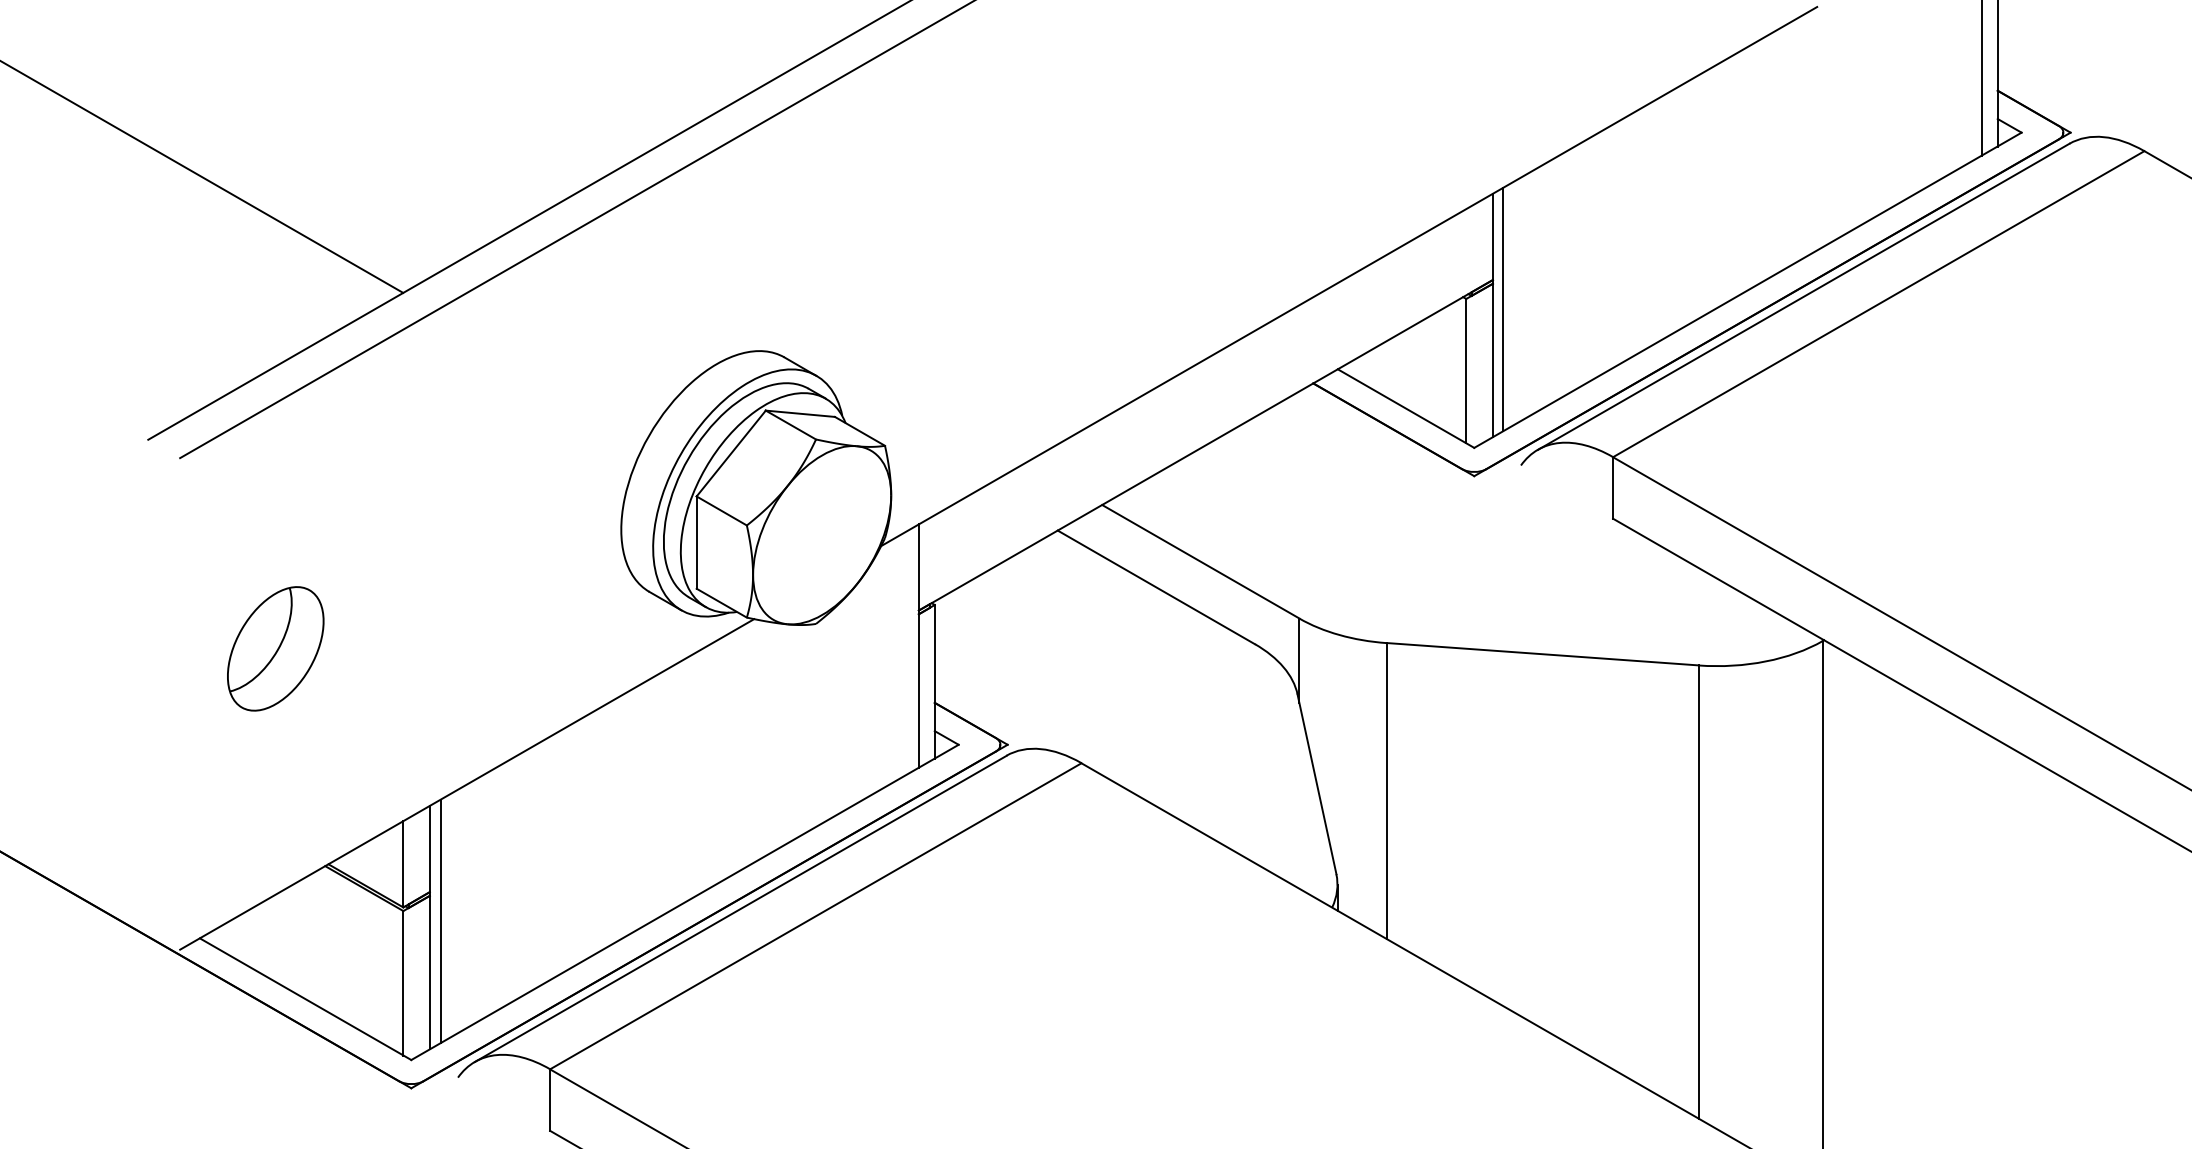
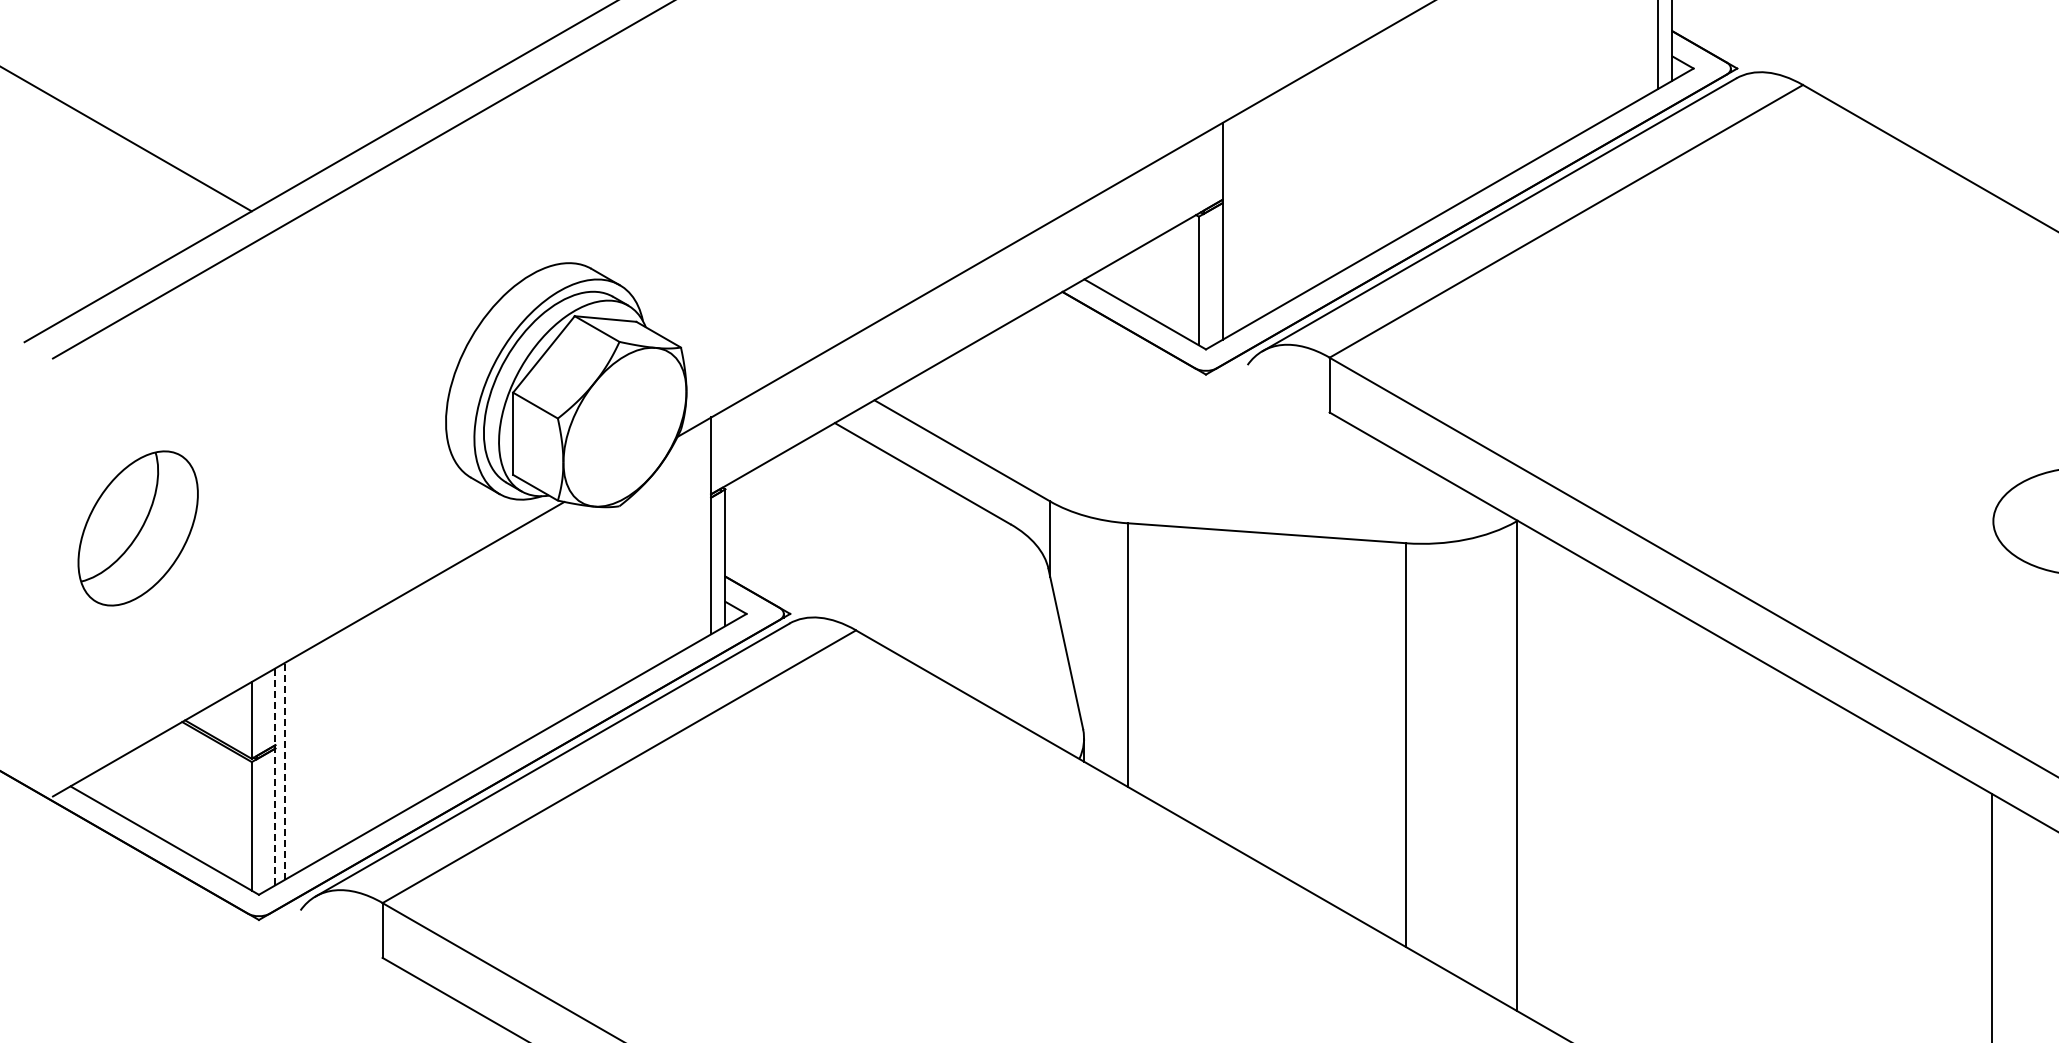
line: (1502, 308) -> (1231, 225), removed
part: (275, 648) -> (137, 528), size x1.4
line: (440, 920) -> (284, 770), solid -> dashed
line: (429, 927) -> (275, 776), solid -> dashed

